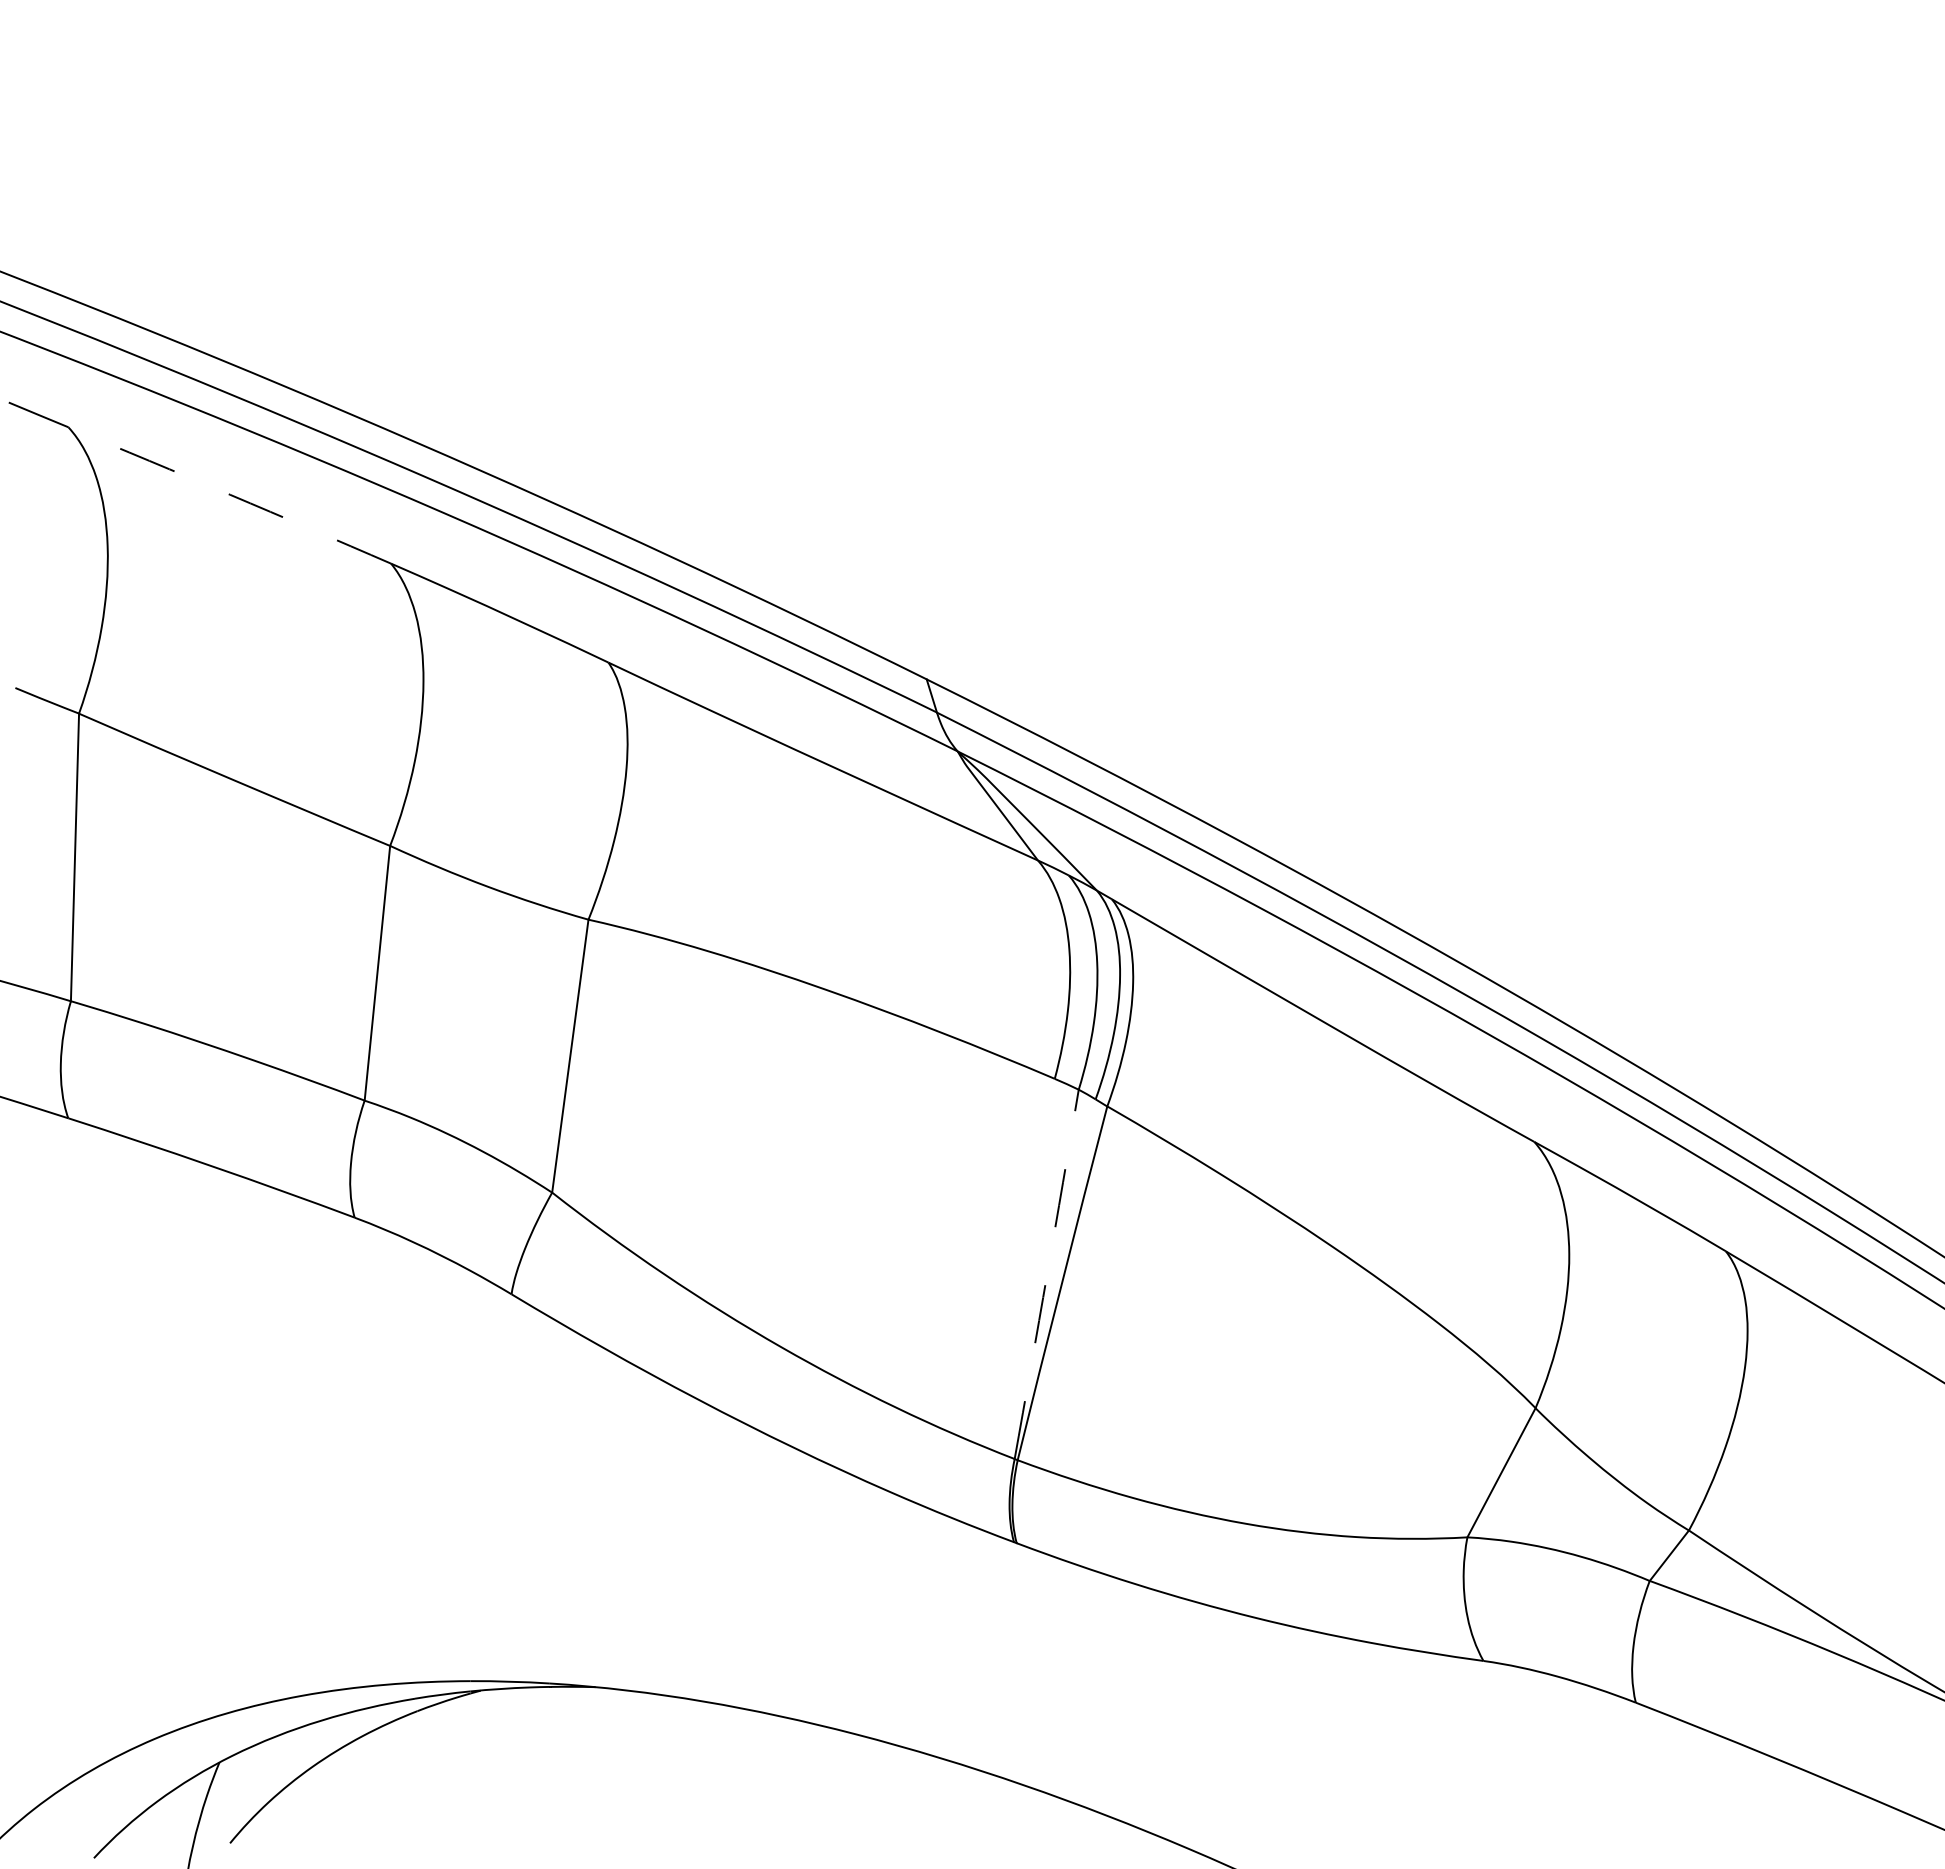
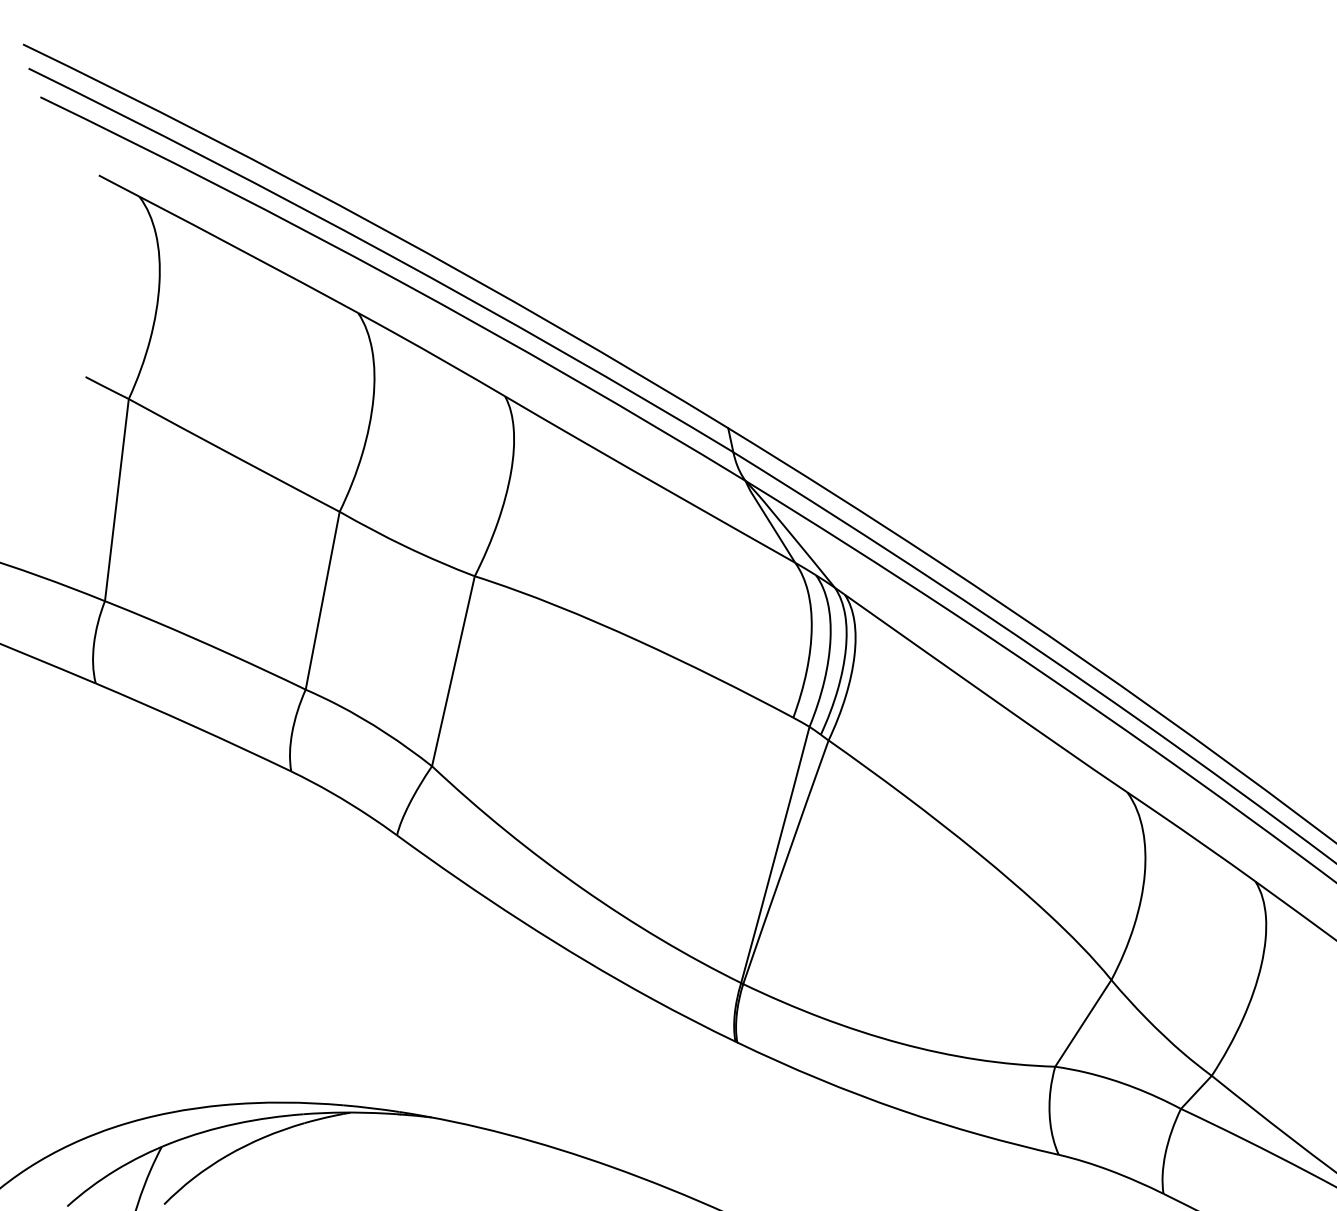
arc: (230, 494) -> (249, 254), dashed -> solid
arc: (1047, 1274) -> (775, 855), dashed -> solid

